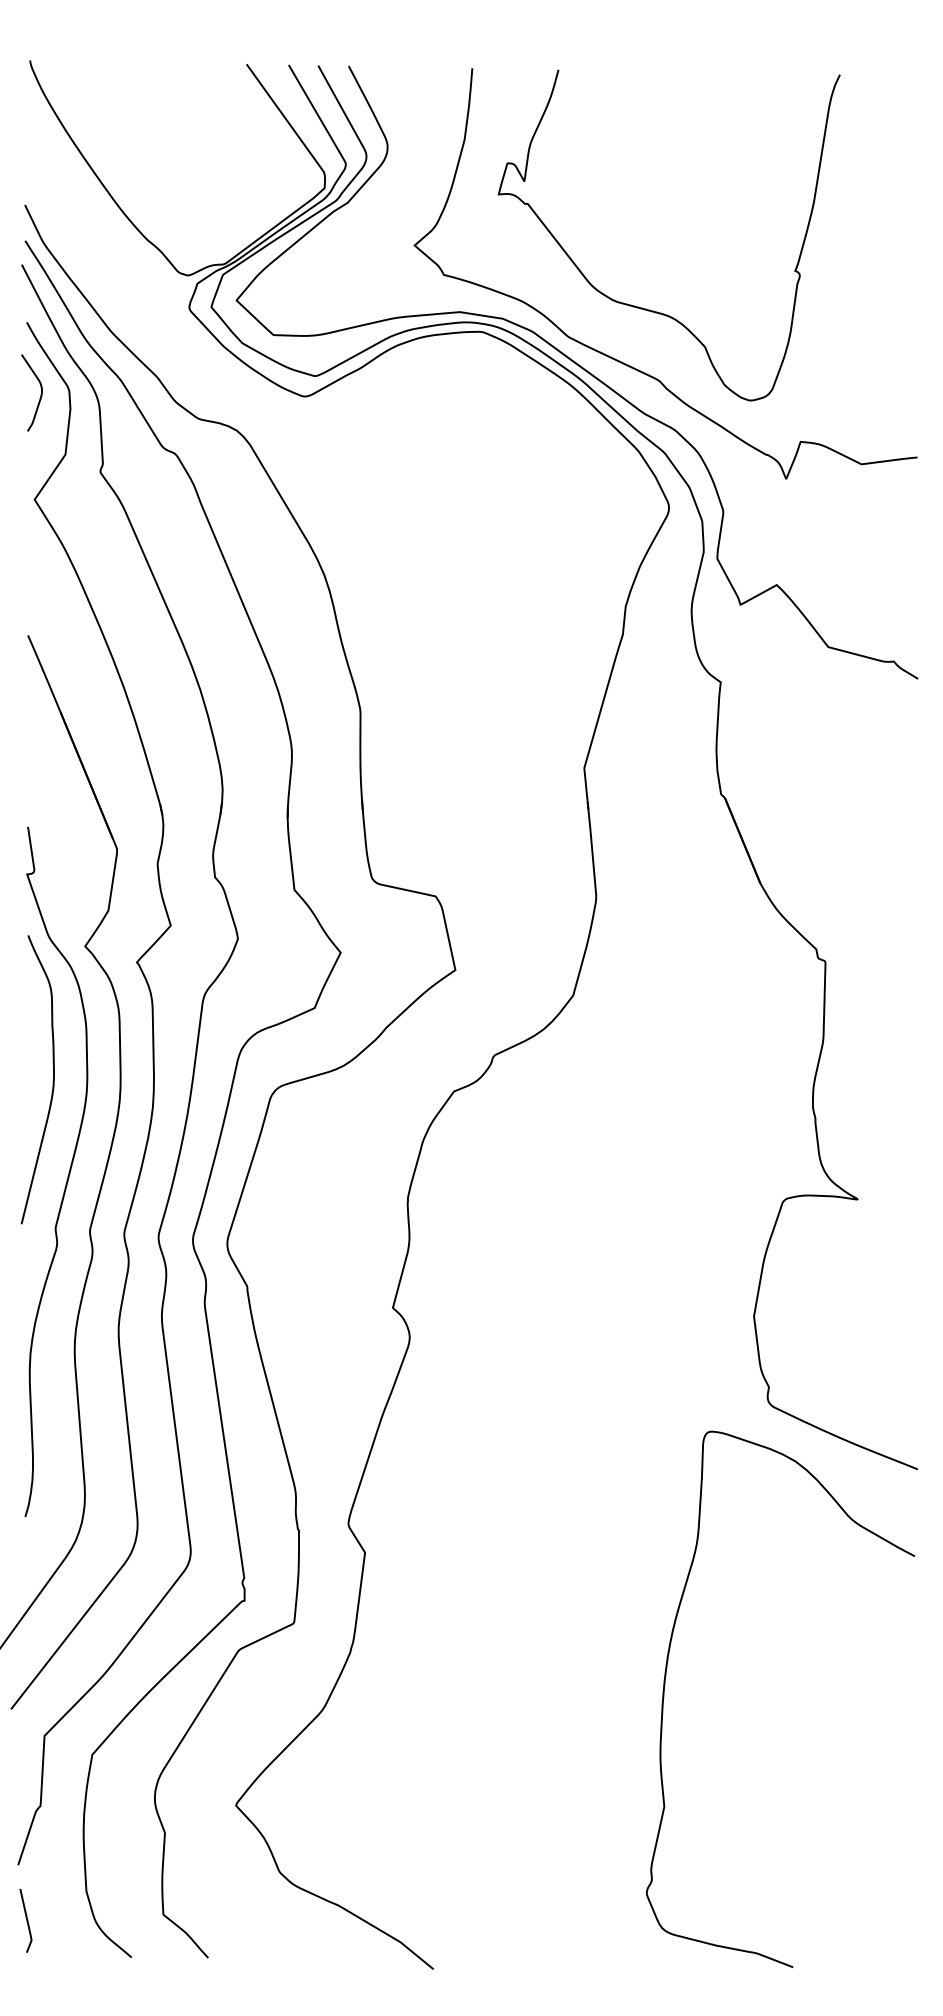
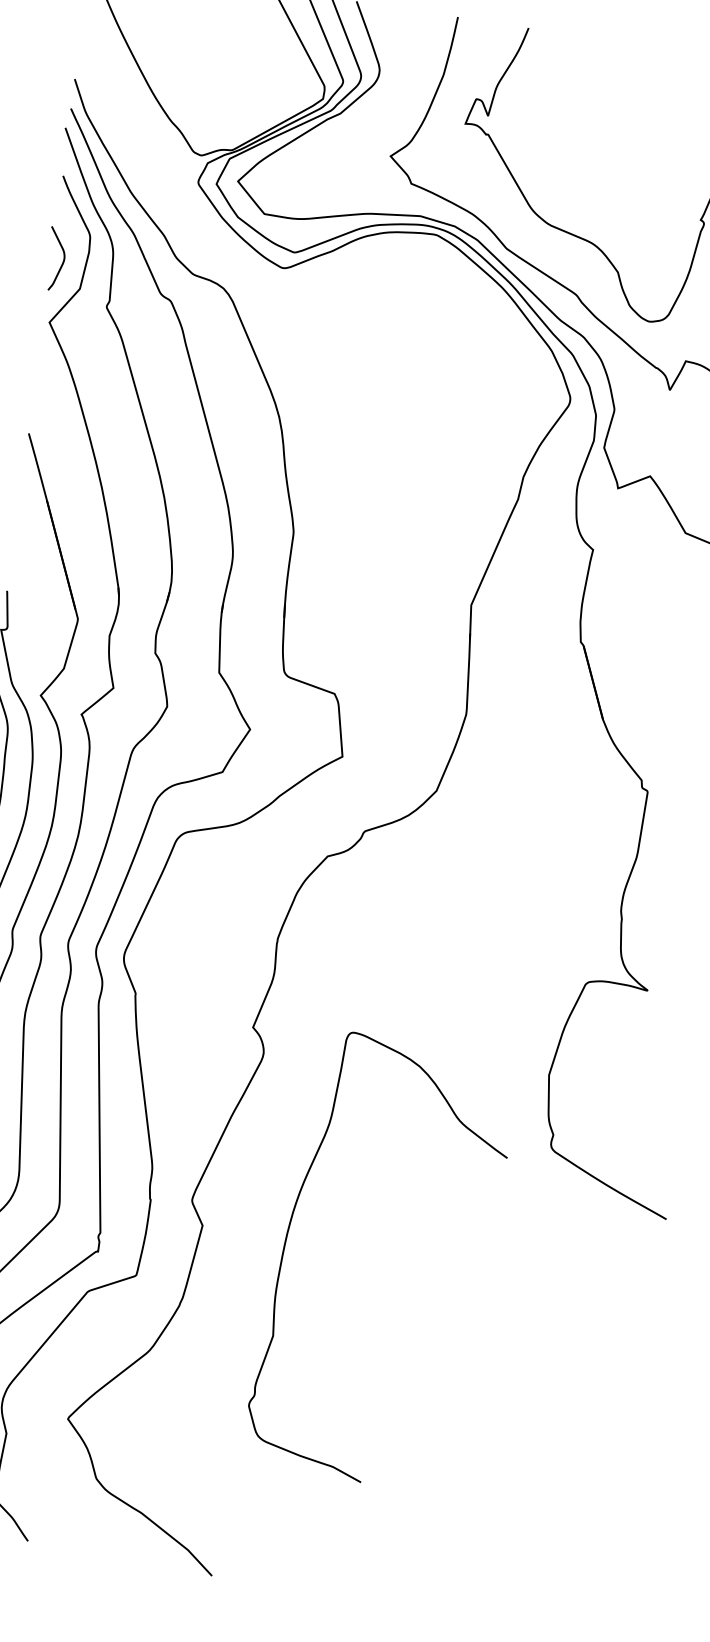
curve: (40, 394) -> (62, 261), moved
curve: (665, 1685) -> (287, 1236), moved

